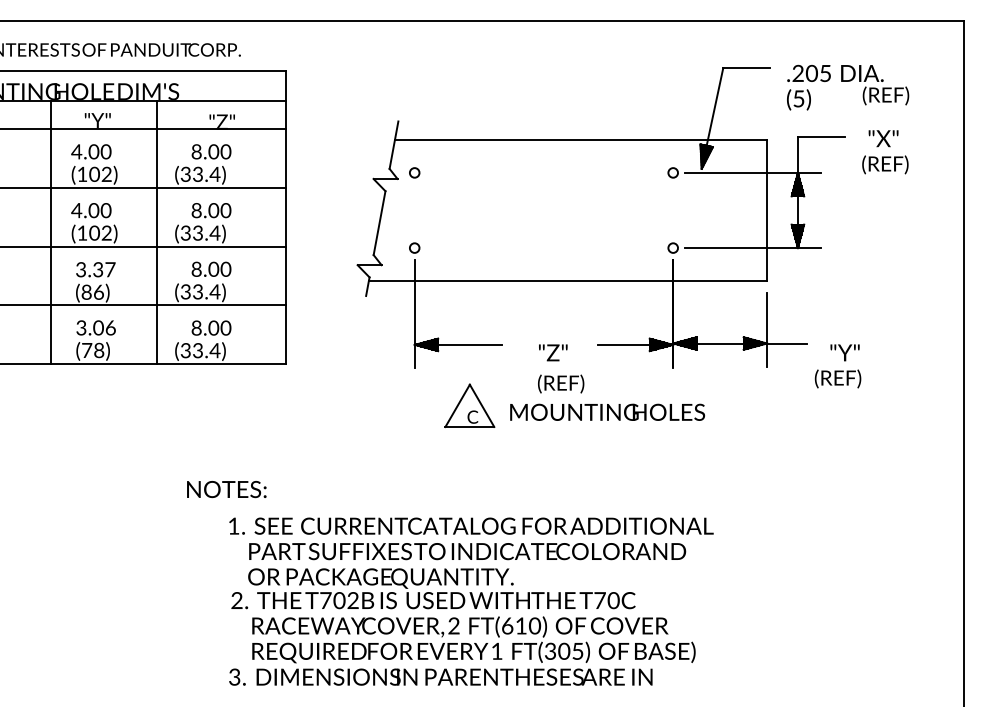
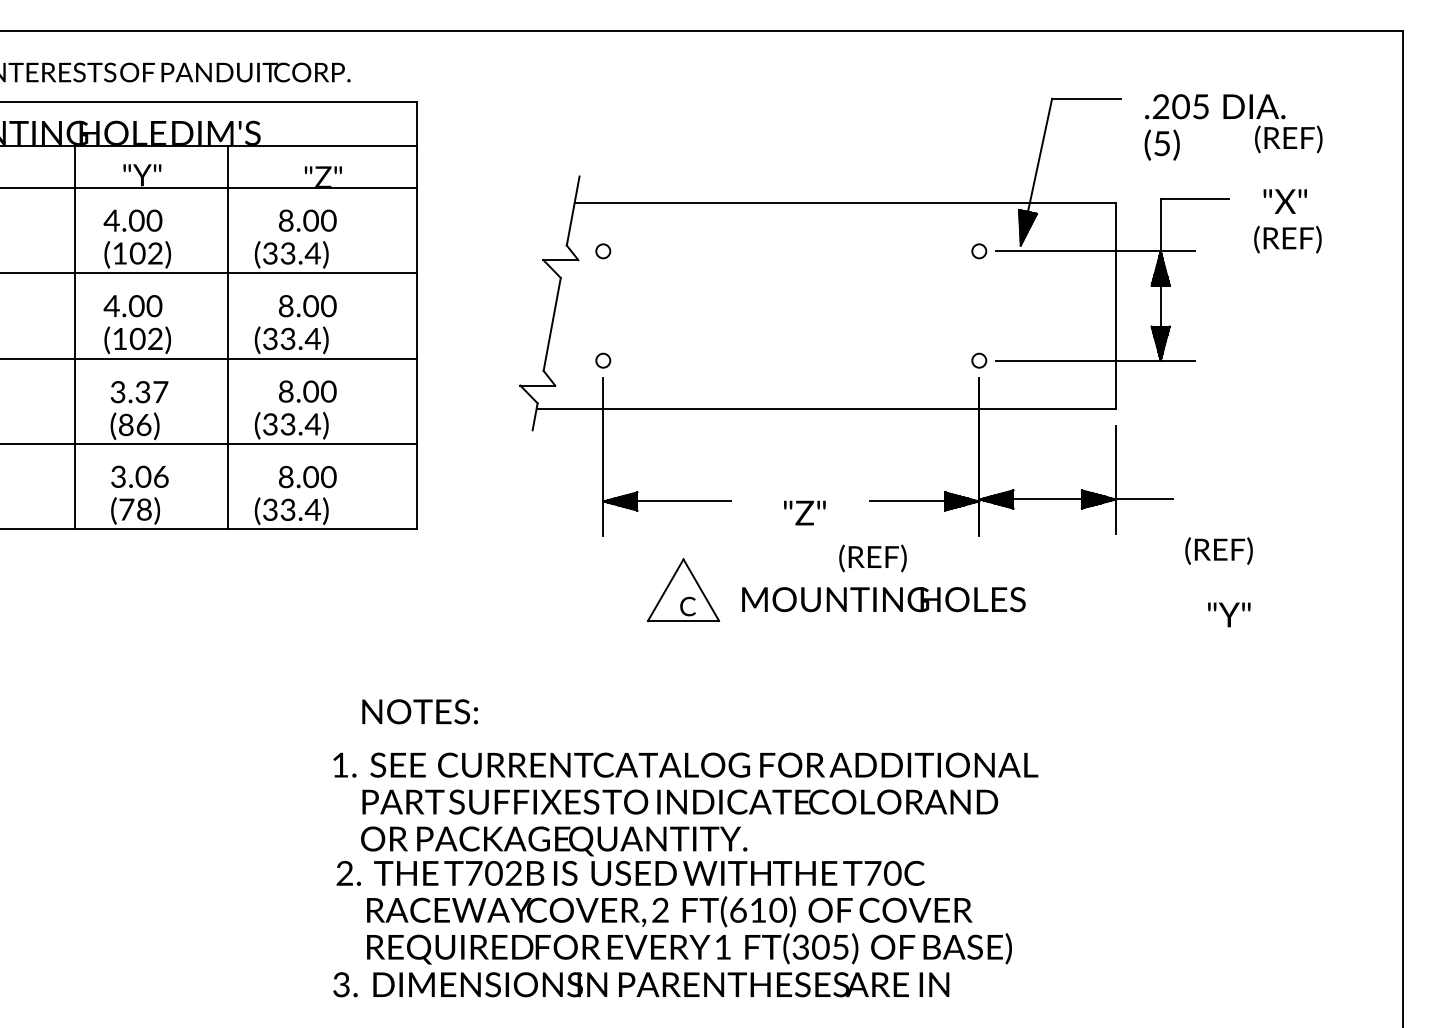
text: (844, 352) -> (1228, 614), moved
text: (561, 383) -> (873, 557), moved
text: (226, 489) -> (419, 711), moved

